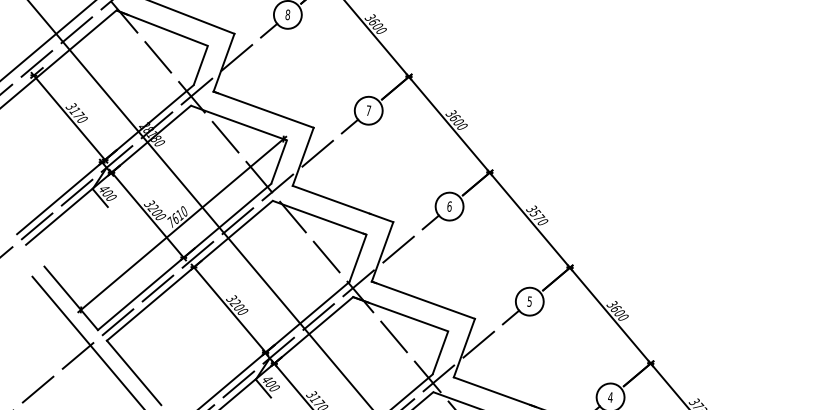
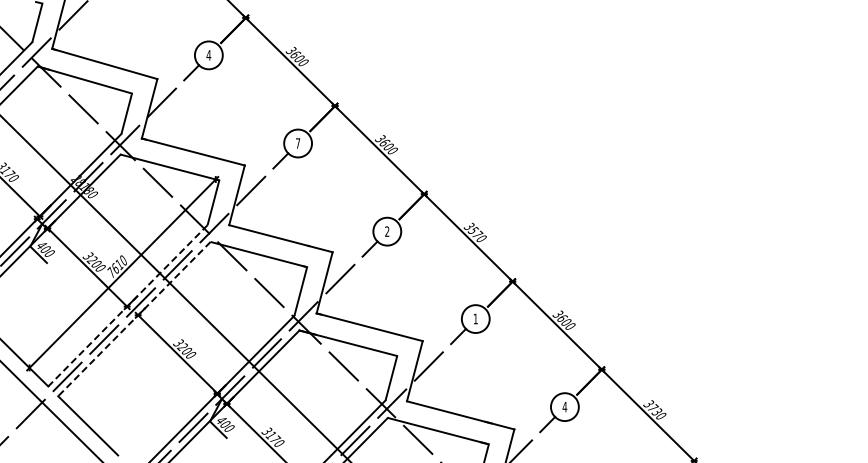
text: (287, 14) -> (208, 55), 8 -> 4
text: (449, 206) -> (387, 231), 6 -> 2
line: (184, 257) -> (127, 306), solid -> dashed
line: (189, 271) -> (134, 319), solid -> dashed
text: (529, 301) -> (475, 318), 5 -> 1

